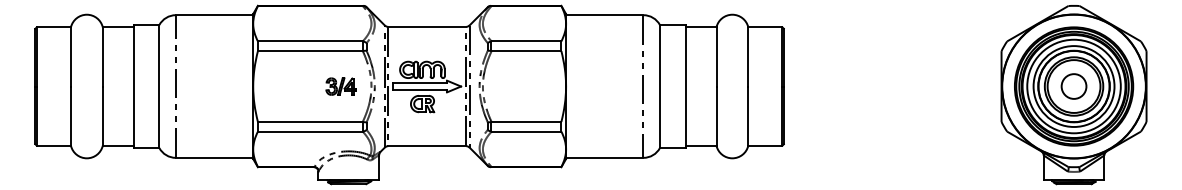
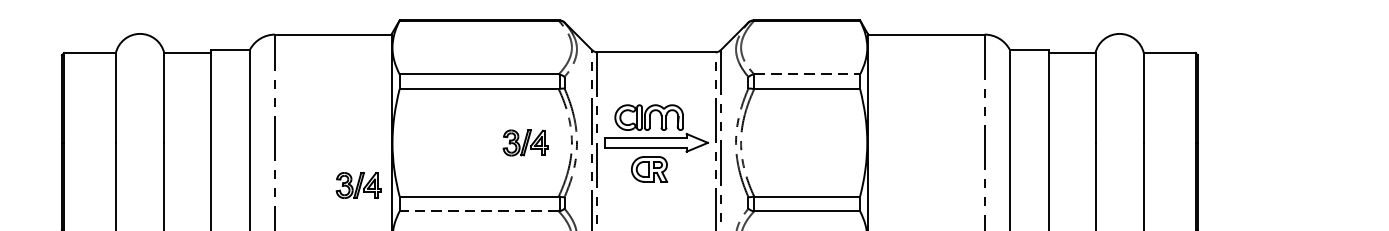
line: (526, 41) -> (807, 74), solid -> dashed
part: (230, 114) -> (358, 185), added
line: (309, 131) -> (477, 211), solid -> dashed

